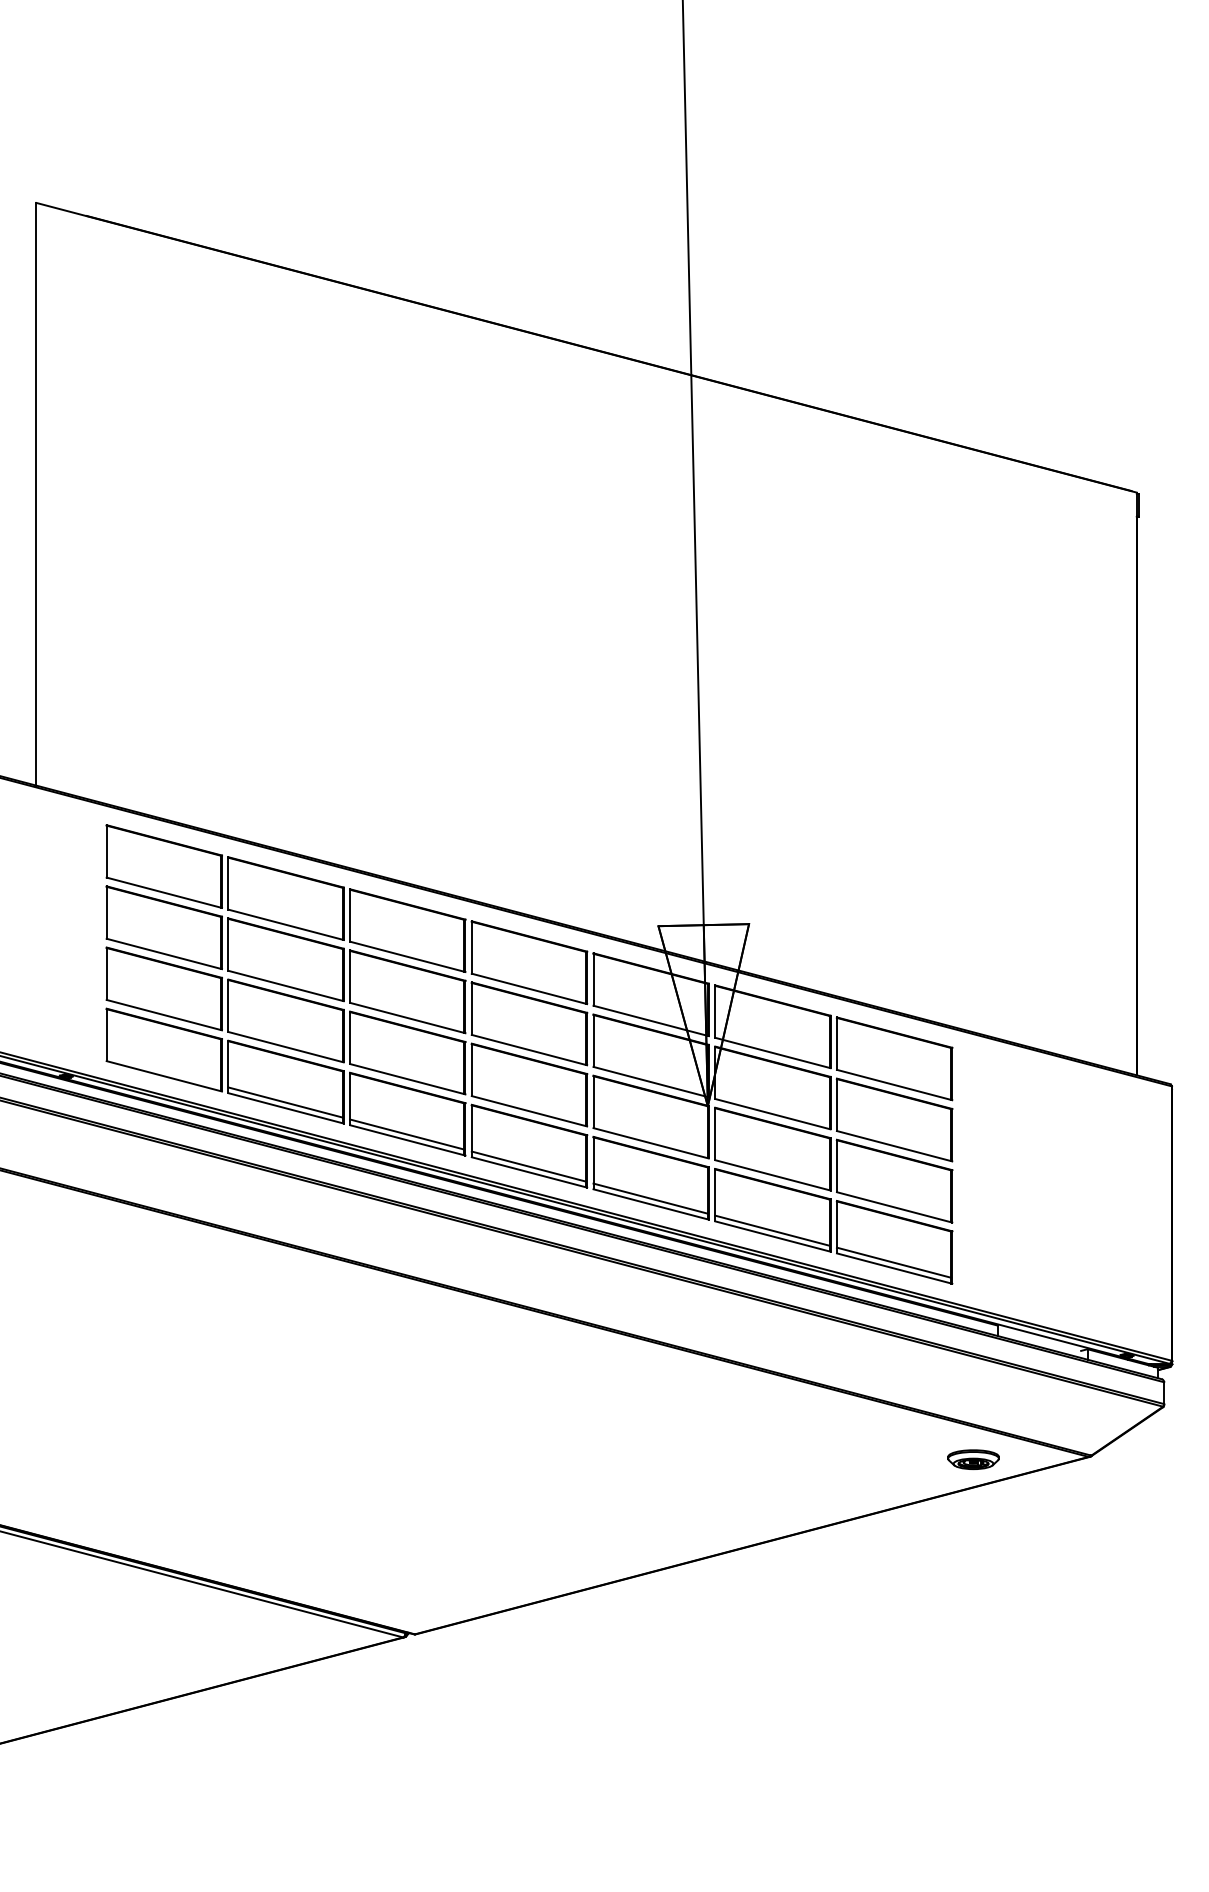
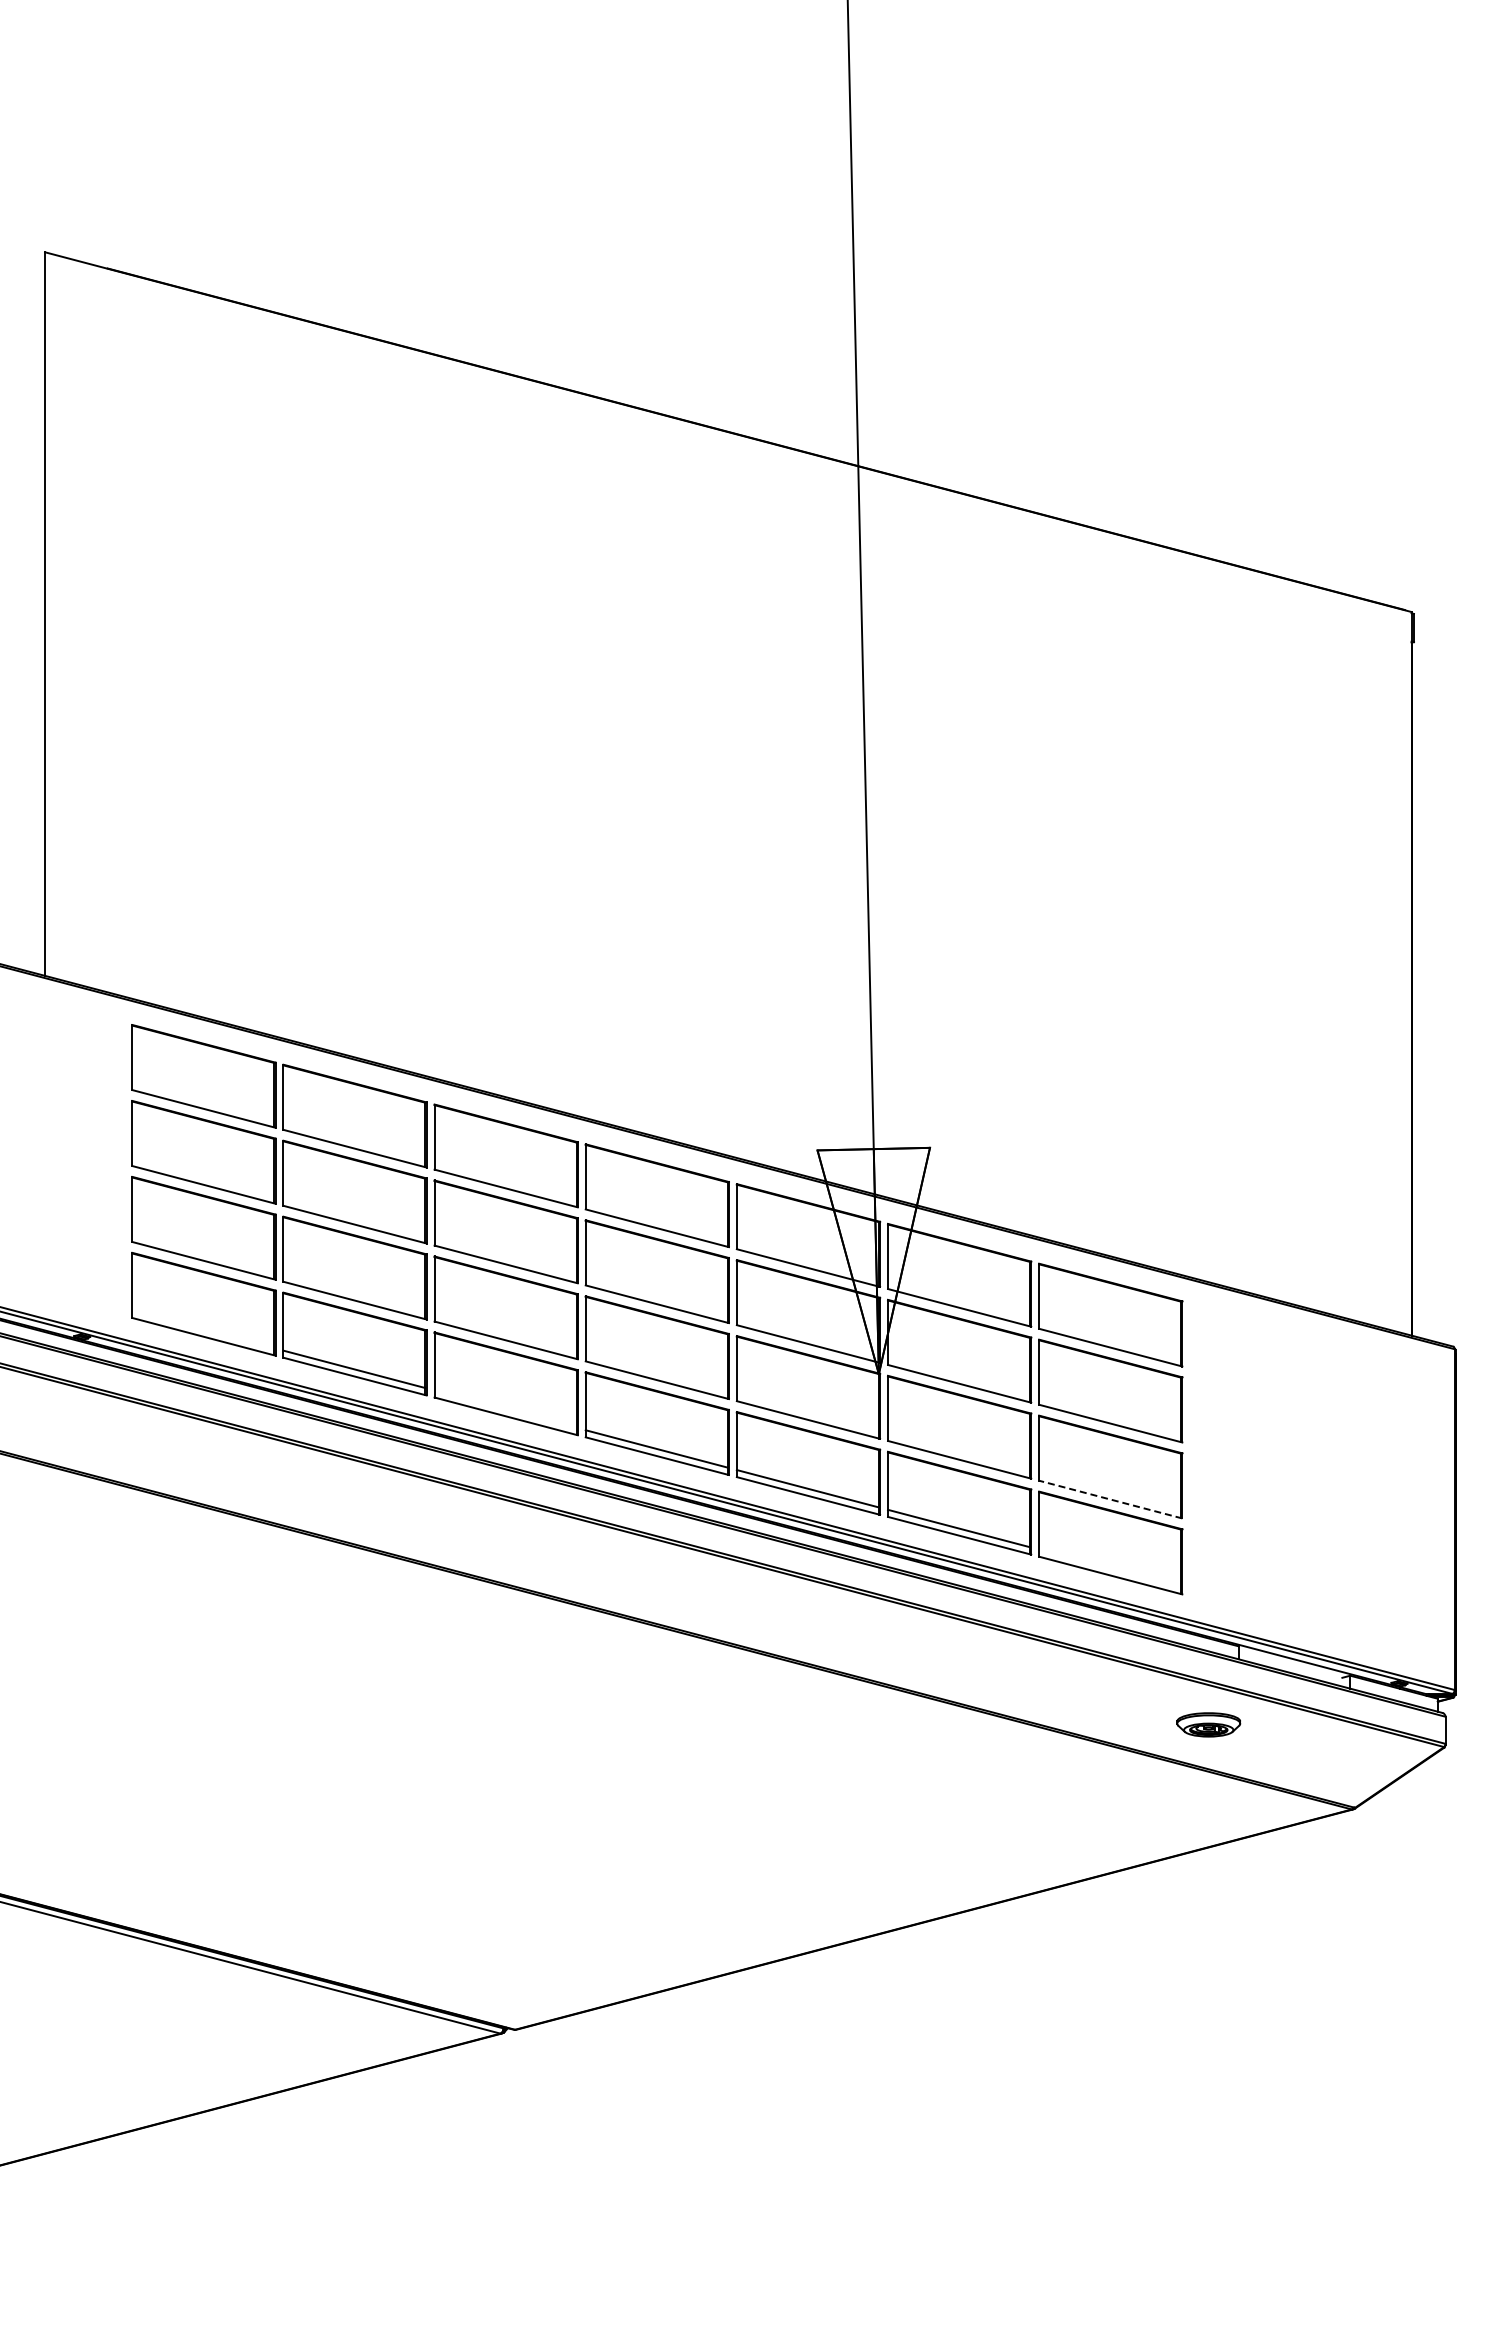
line: (407, 1134) -> (505, 1408), removed
line: (894, 1207) -> (1110, 1499), solid -> dashed
line: (894, 1262) -> (1110, 1568), removed
part: (973, 1459) -> (1208, 1724), moved

